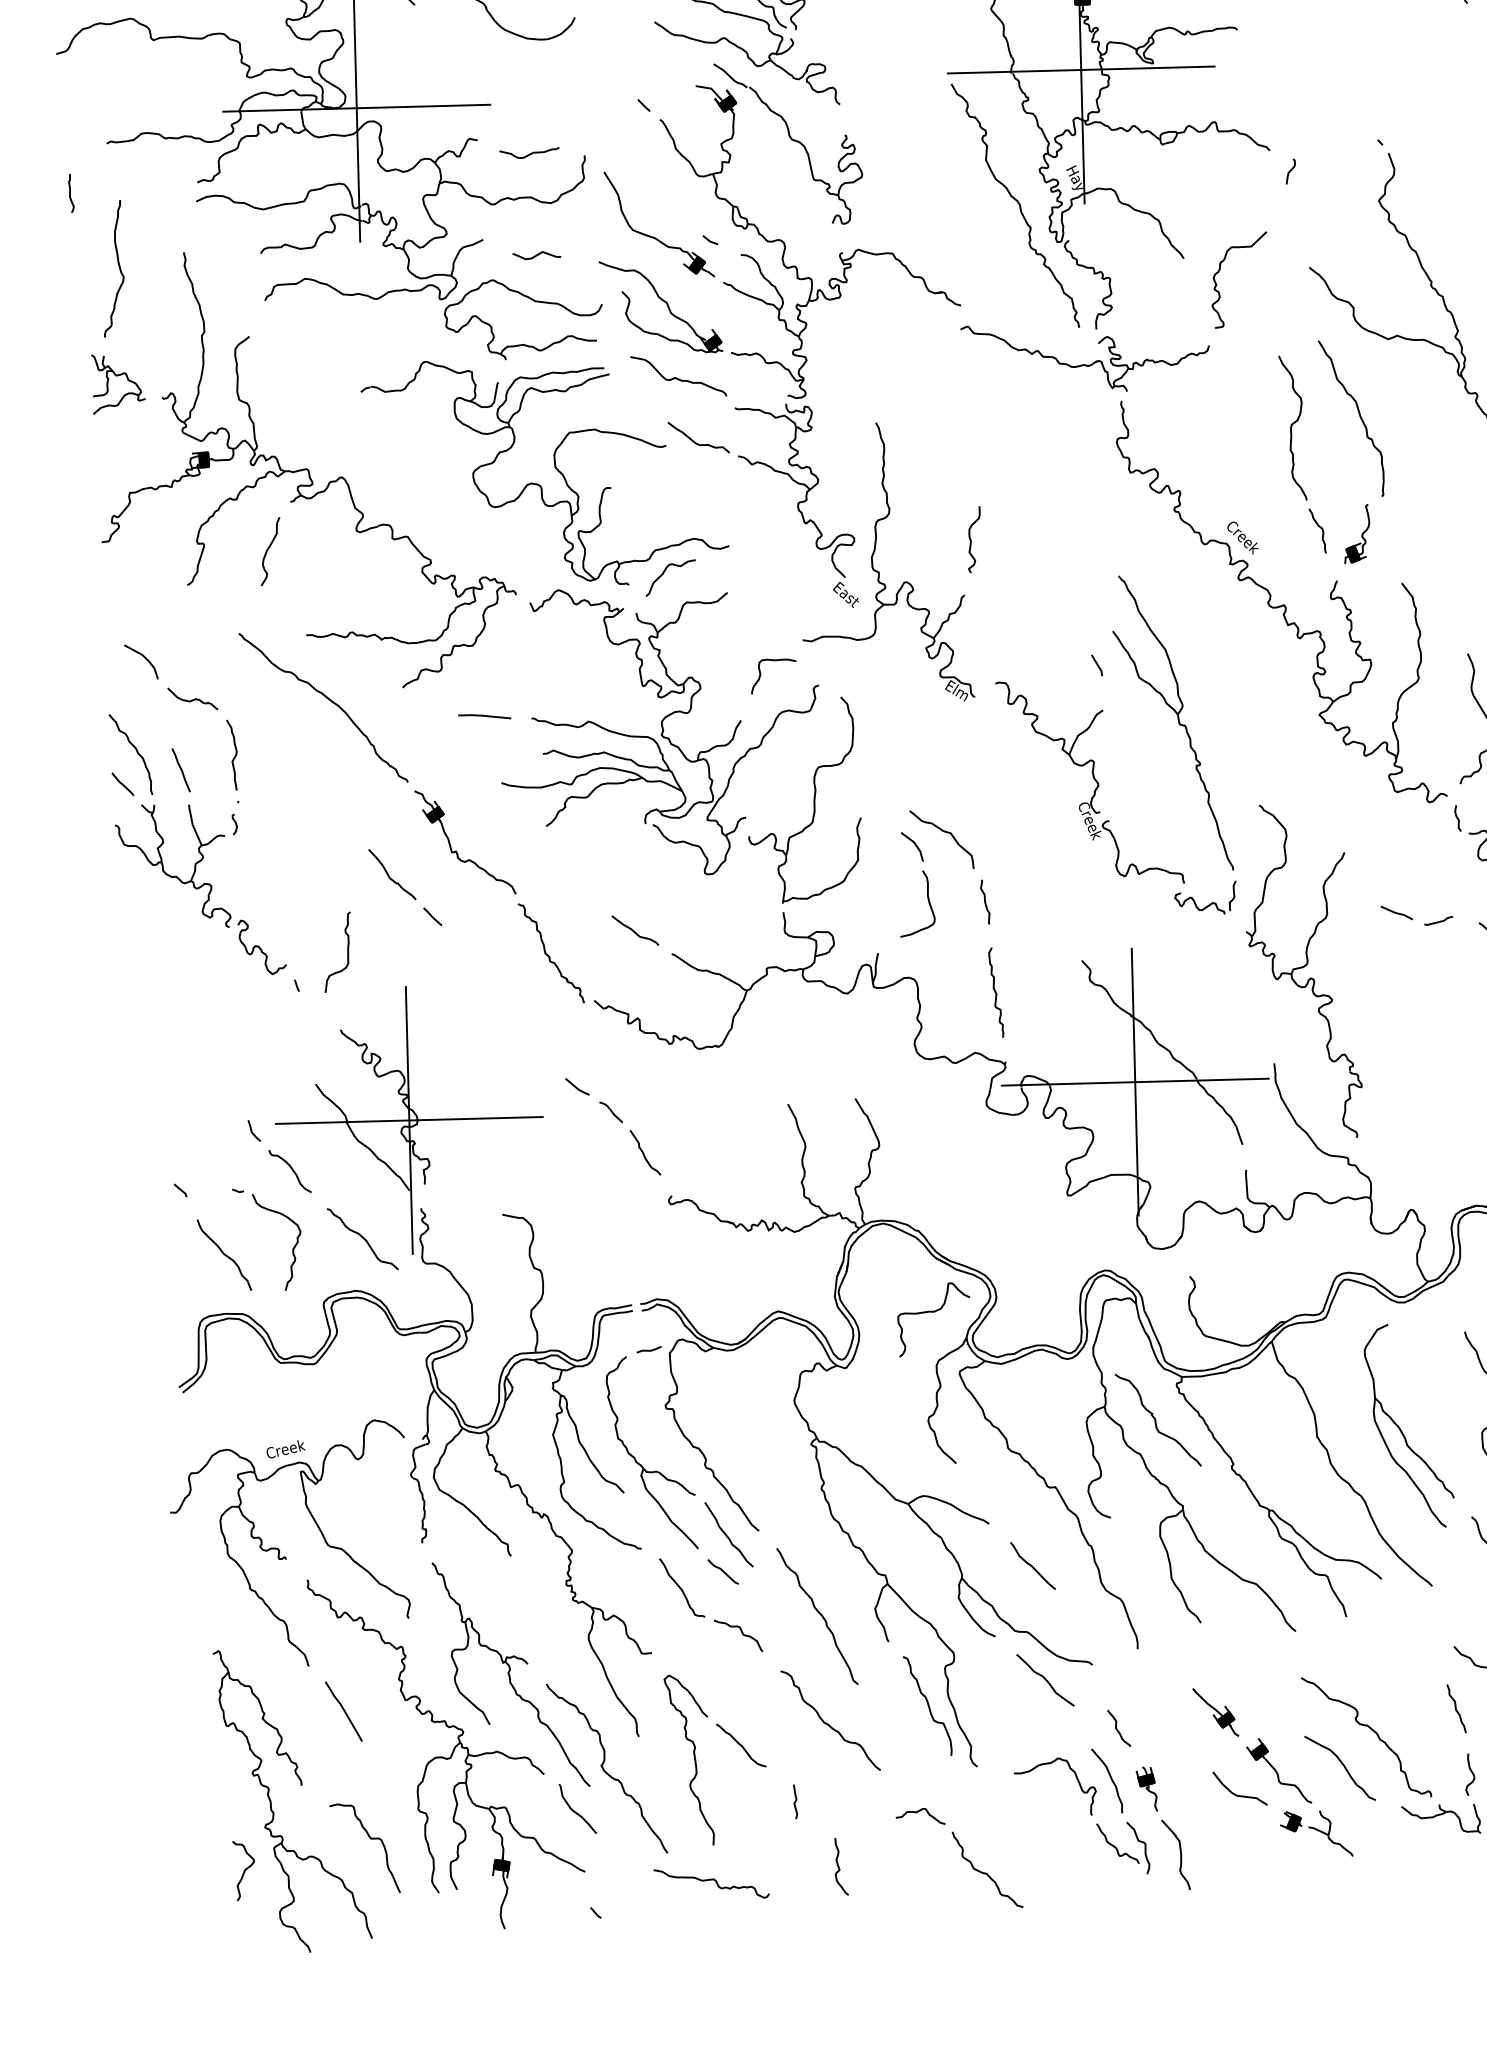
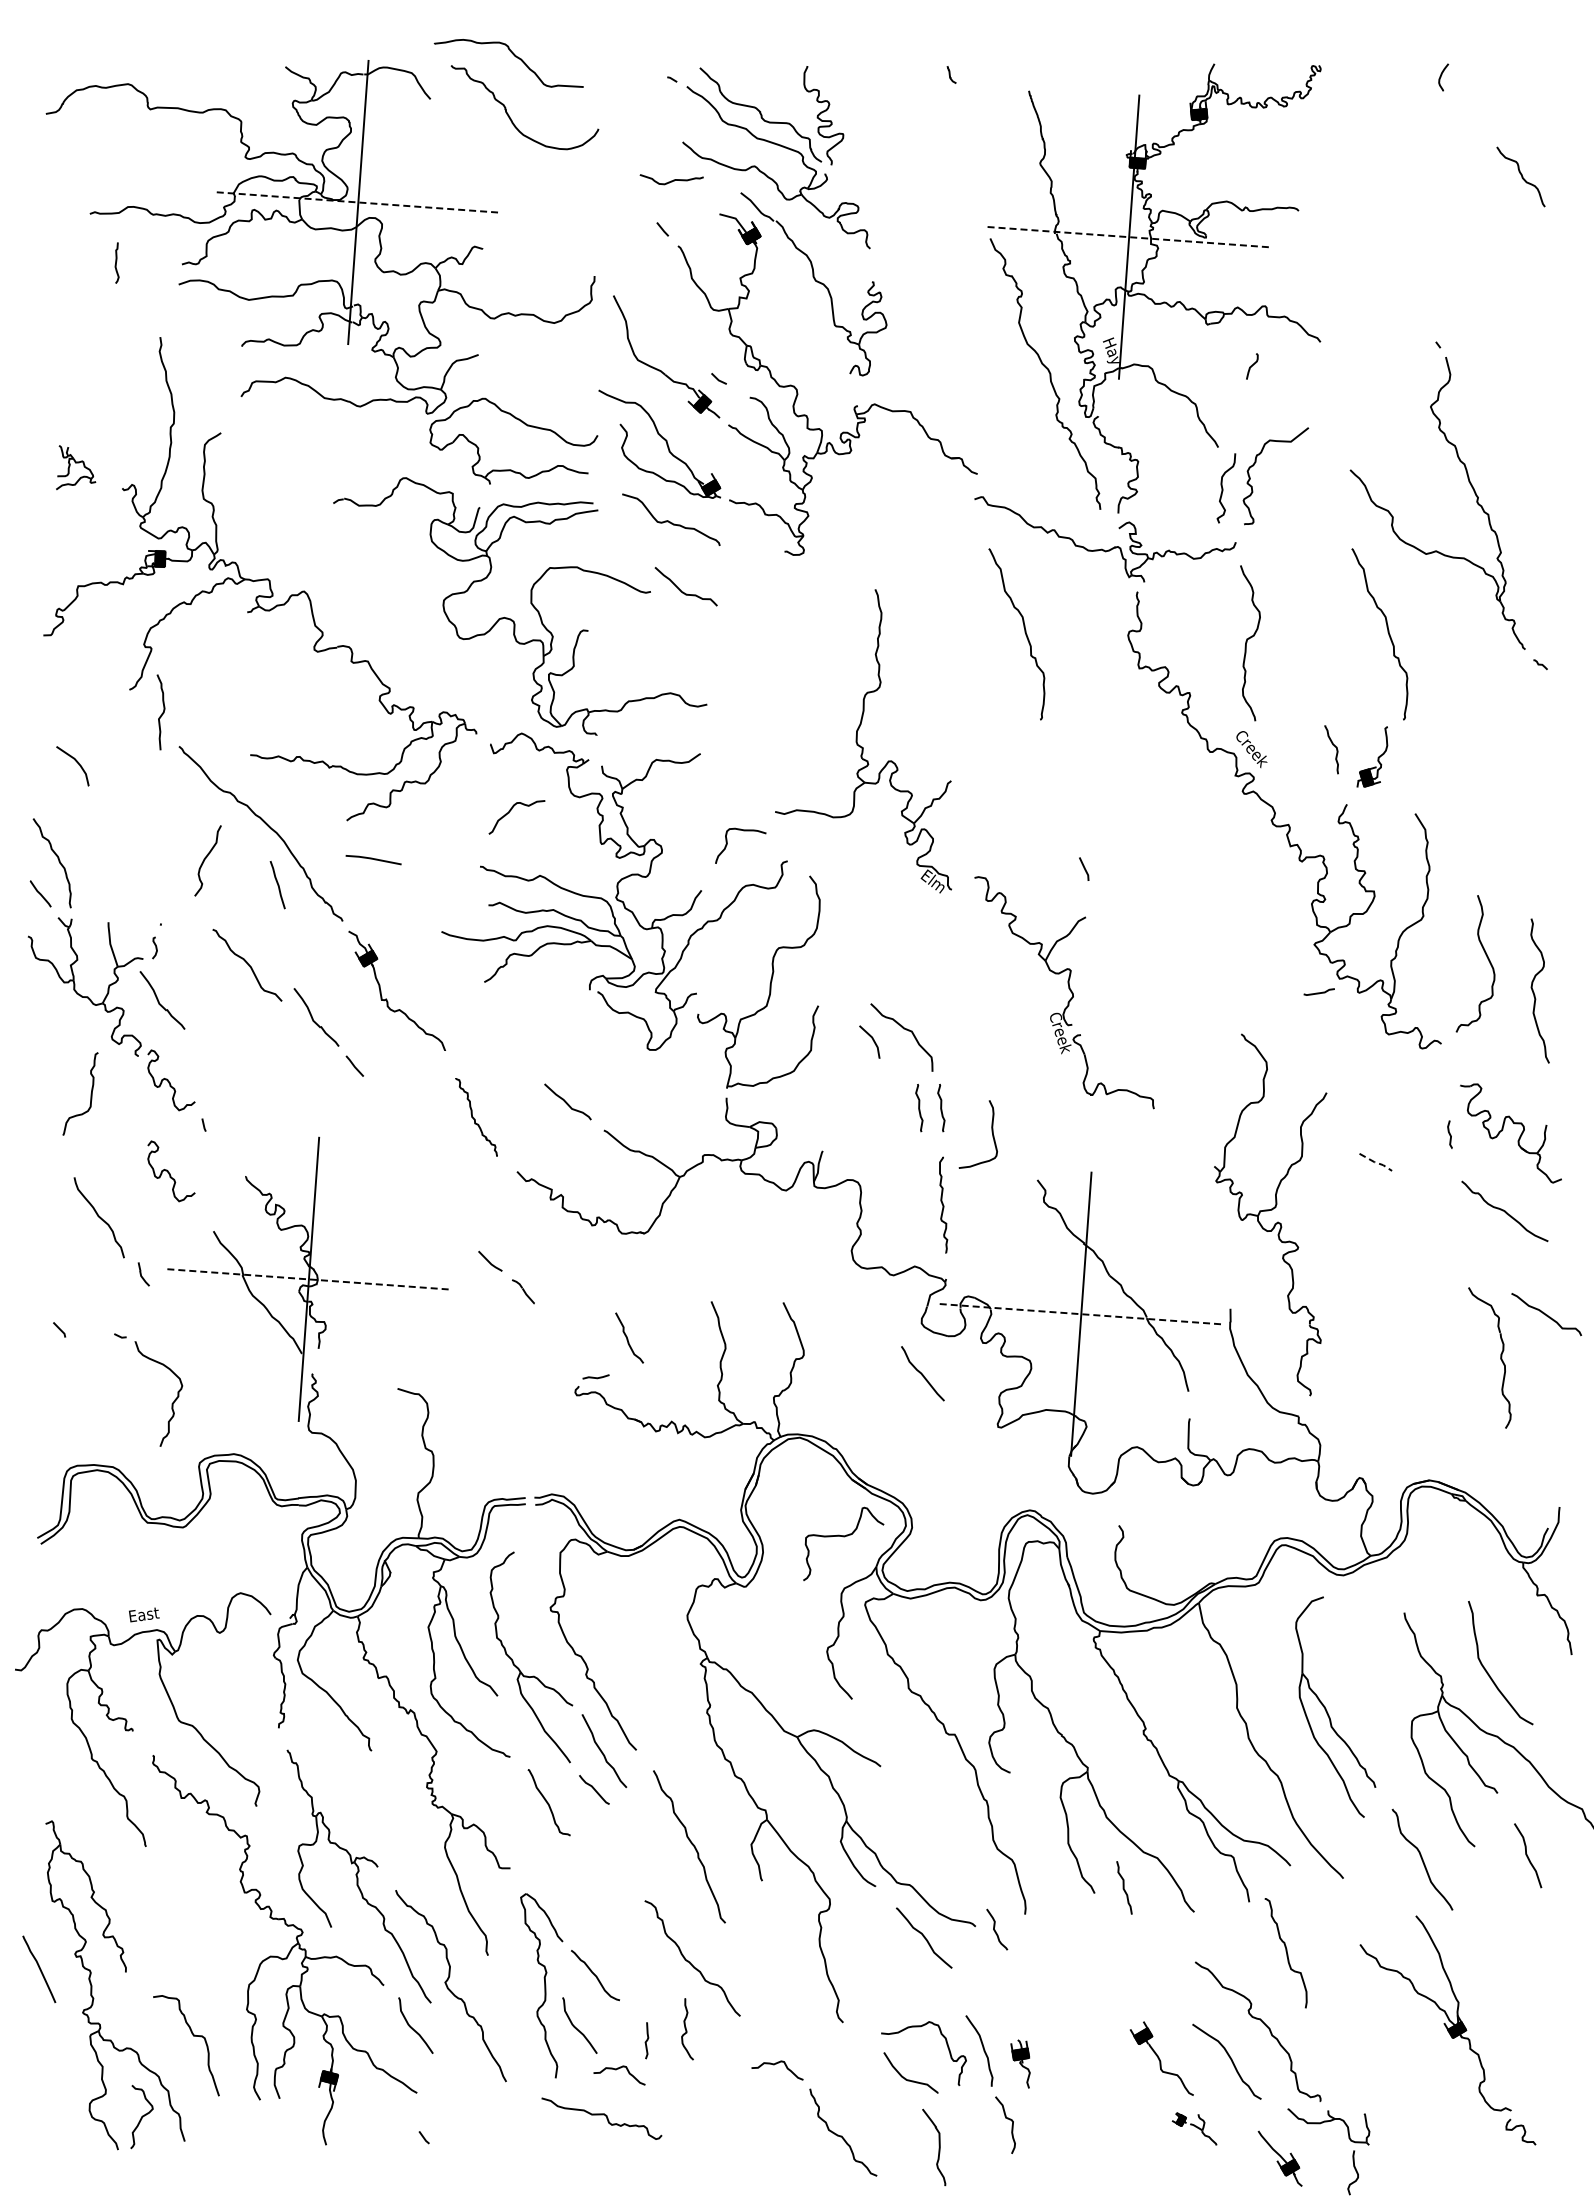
line: (1081, 70) -> (1129, 237), solid -> dashed
line: (356, 108) -> (358, 202), solid -> dashed
curve: (529, 153) -> (671, 180), moved
curve: (1290, 171) -> (1252, 366), moved
curve: (70, 193) -> (116, 262), moved
curve: (536, 255) -> (533, 376), removed
curve: (118, 265) -> (89, 344), removed
part: (116, 382) -> (75, 467), size x0.7
curve: (1292, 427) -> (1247, 642), moved
curve: (1019, 449) -> (1024, 632), added
part: (797, 507) -> (783, 670), removed
curve: (971, 540) -> (1223, 488), moved
curve: (268, 549) -> (206, 858), moved
curve: (663, 575) -> (509, 813), moved
curve: (192, 699) -> (123, 811), removed
line: (484, 716) -> (373, 859), moved
part: (1178, 722) -> (1164, 938), removed
curve: (234, 756) -> (161, 713), moved
line: (180, 770) -> (277, 885), moved
curve: (1457, 818) -> (1449, 1134), moved
part: (246, 872) -> (162, 1000), added
part: (1206, 899) -> (1175, 1128), removed
curve: (927, 900) -> (991, 1132), moved
curve: (964, 904) -> (919, 1108), added
line: (1397, 913) -> (1376, 1162), solid -> dashed
curve: (1438, 921) -> (1318, 992), moved
curve: (346, 950) -> (90, 1093), moved
part: (551, 953) -> (476, 1117), size x0.7
curve: (269, 1033) -> (169, 1172), added
line: (1135, 1082) -> (1081, 1314), solid -> dashed
line: (408, 1120) -> (308, 1279), solid -> dashed
curve: (644, 1153) -> (628, 1338), moved
curve: (291, 1170) -> (179, 1320), removed
curve: (362, 1238) -> (247, 964), moved
curve: (223, 1254) -> (98, 1217), moved
curve: (648, 1350) -> (595, 1377), moved
part: (1158, 1420) -> (1070, 1674), removed
text: (286, 1449) -> (144, 1614), Creek -> East
curve: (1032, 1565) -> (922, 1373), moved
curve: (741, 1634) -> (607, 1857), removed
curve: (928, 1706) -> (1286, 1953), moved
curve: (1456, 1708) -> (1124, 1887), moved
curve: (344, 1711) -> (39, 1969), moved
part: (1215, 1712) -> (1279, 2158), moved
curve: (1117, 1728) -> (995, 1929), moved
curve: (1471, 1773) -> (1355, 2171), moved
curve: (1235, 1793) -> (905, 2077), moved
curve: (728, 1795) -> (576, 2027), added
curve: (769, 1832) -> (616, 2070), added
part: (1315, 1833) -> (1194, 2128), size x0.6
curve: (1114, 1845) -> (980, 2120), removed
part: (1176, 1854) -> (934, 2147), moved
curve: (839, 1867) -> (686, 2029), moved
curve: (244, 1870) -> (141, 2117), moved
curve: (711, 1880) -> (601, 2115), moved

